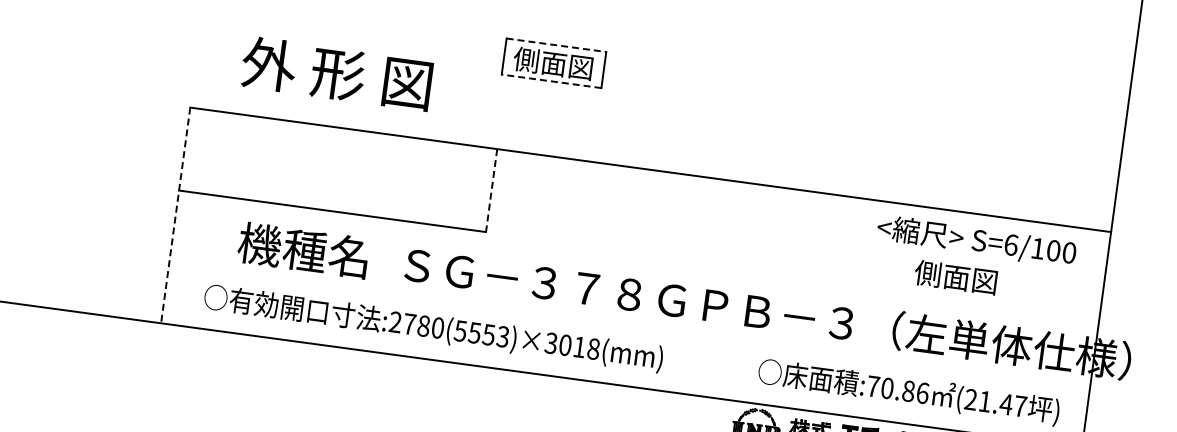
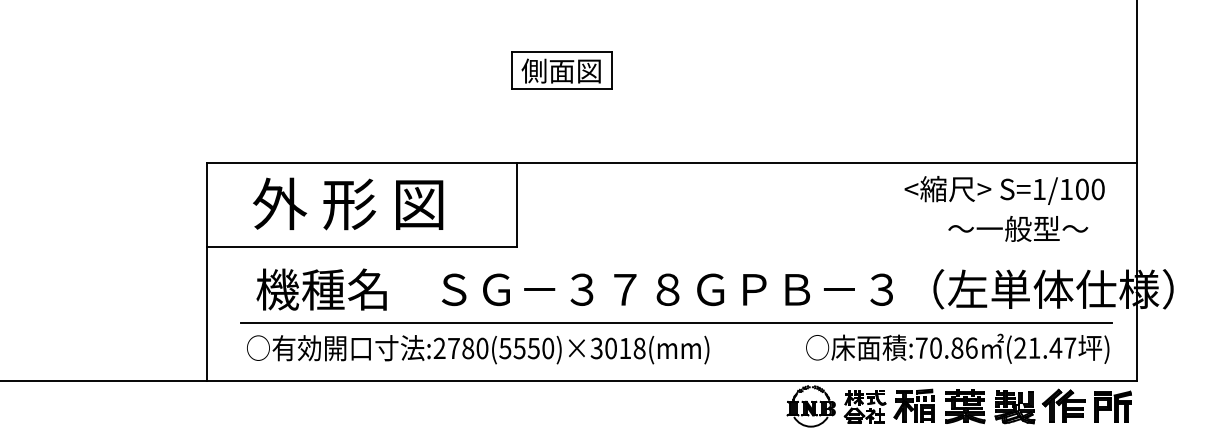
line: (556, 45) -> (562, 52), dashed -> solid
text: (337, 73) -> (348, 203), moved
line: (551, 80) -> (561, 88), dashed -> solid
line: (491, 191) -> (517, 205), dashed -> solid
line: (175, 215) -> (207, 272), dashed -> solid
text: (1011, 245) -> (1039, 189), S=6/100 -> S=1/100
text: (303, 250) -> (321, 289), moved
text: (984, 280) -> (1017, 228), 側面図 -> ～一般型～
line: (632, 329) -> (675, 323), added
text: (503, 336) -> (548, 348), :2780(5553)×3018(mm) -> :2780(5550)×3018(mm)

